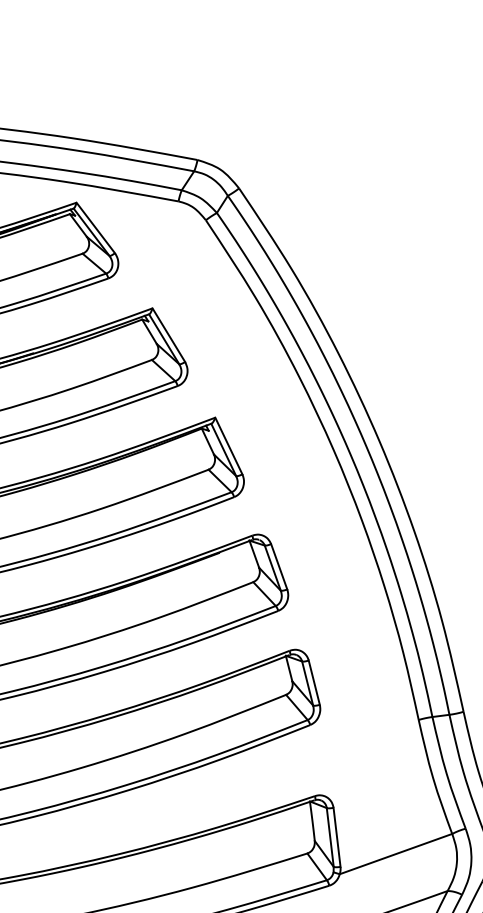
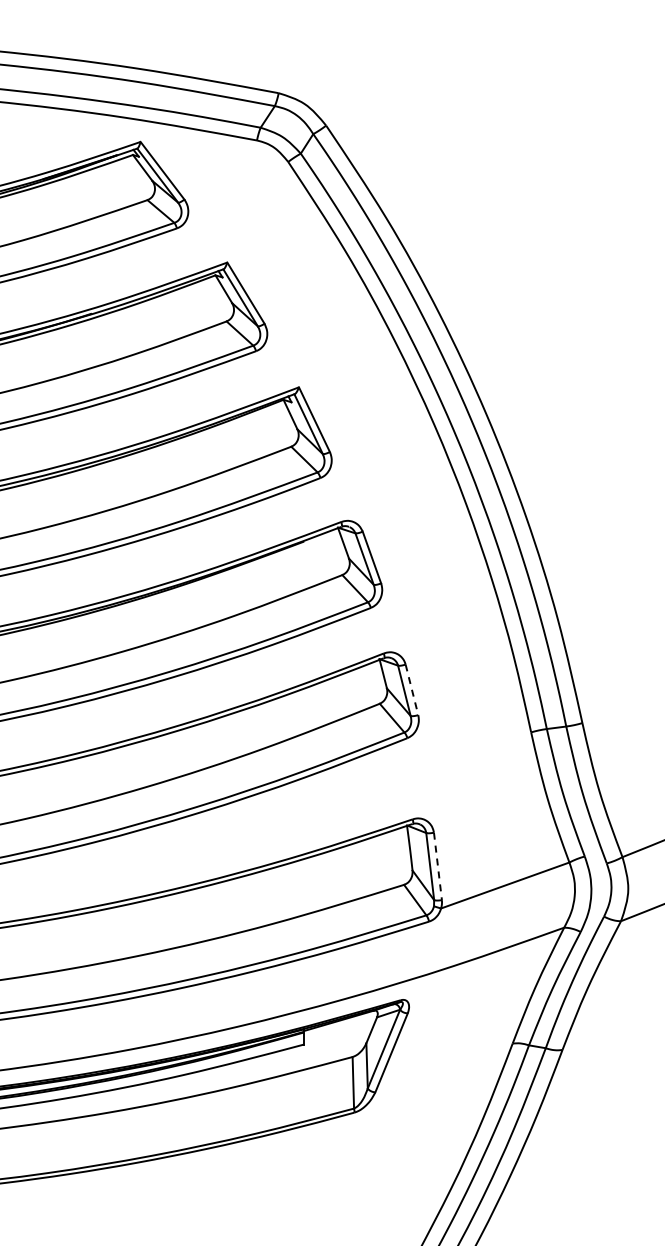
line: (314, 683) -> (412, 690), solid -> dashed
line: (336, 837) -> (437, 866), solid -> dashed

